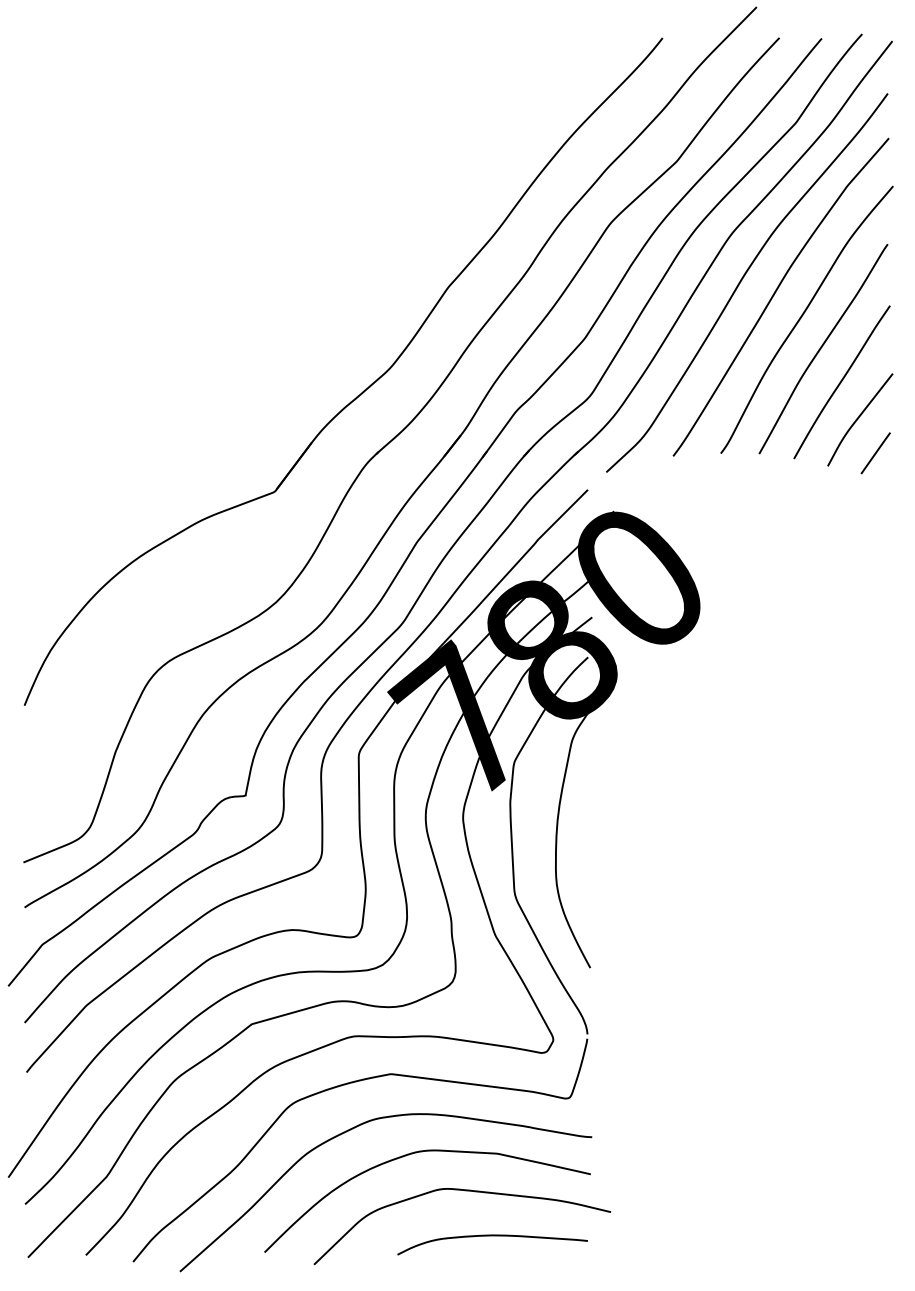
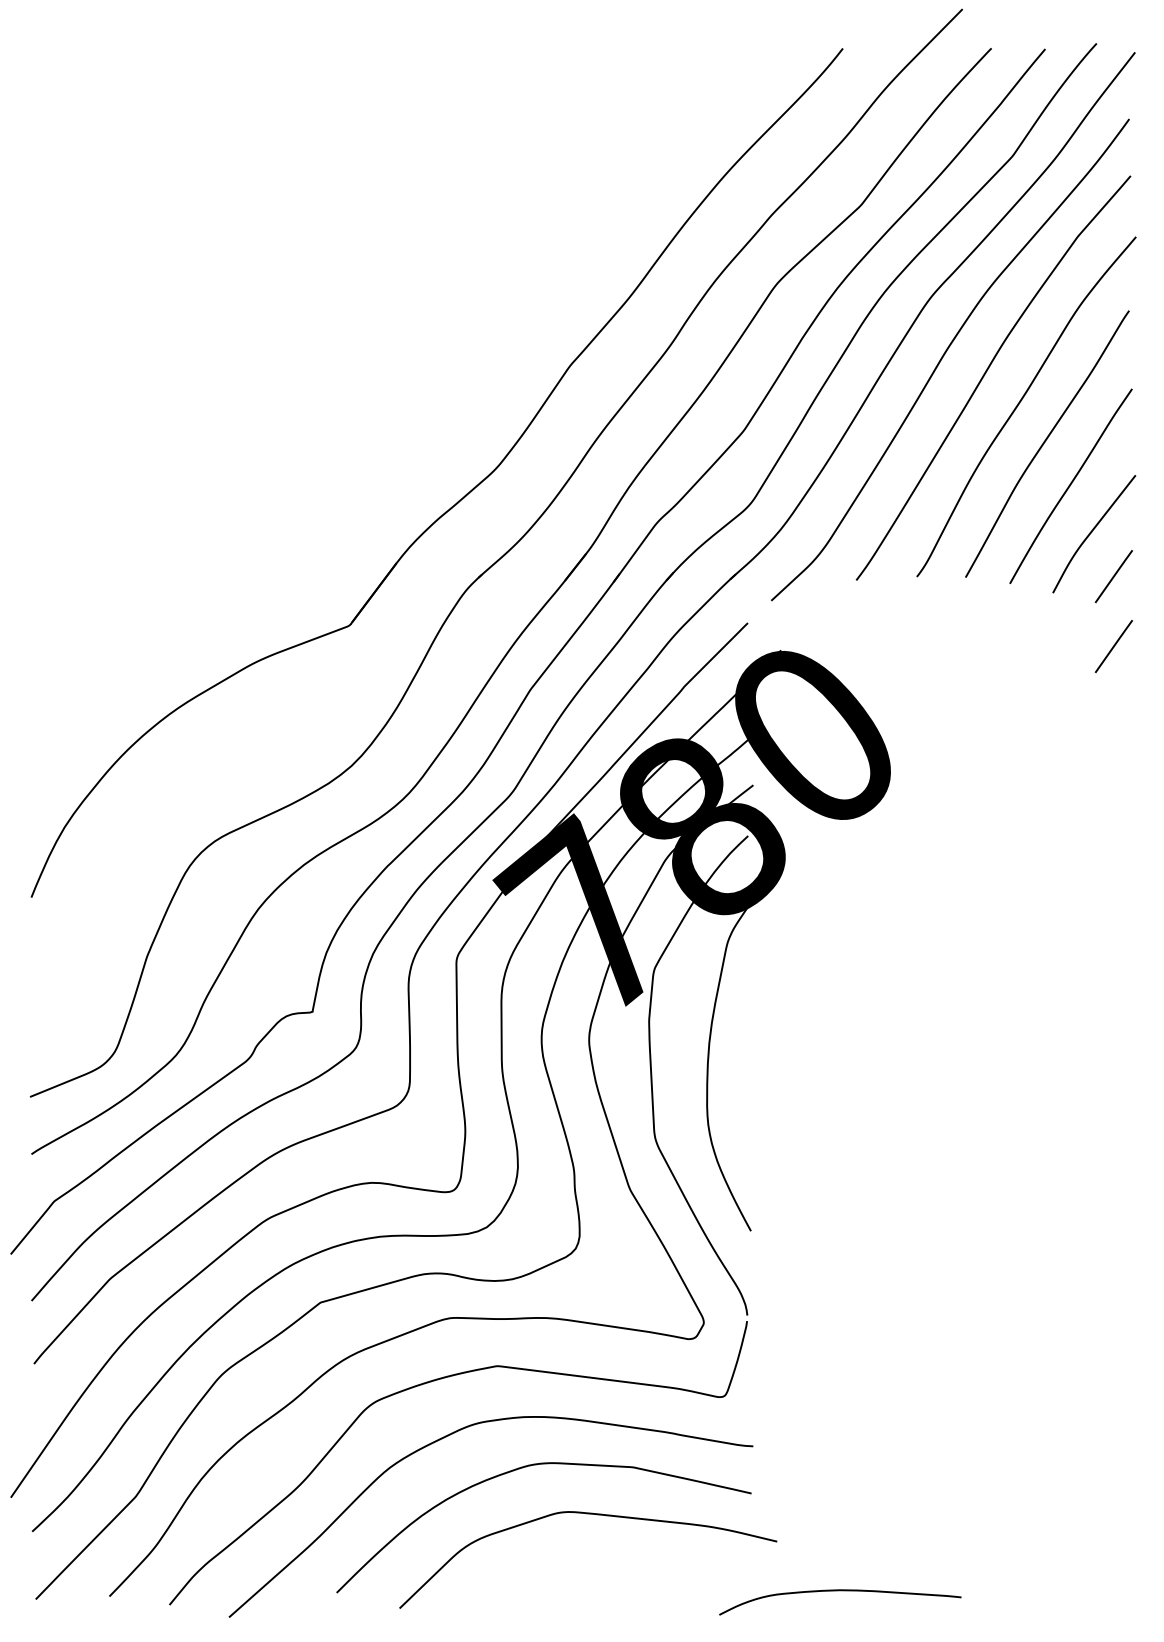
line: (875, 508) -> (1113, 646), added
curve: (492, 1236) -> (840, 1591), moved

